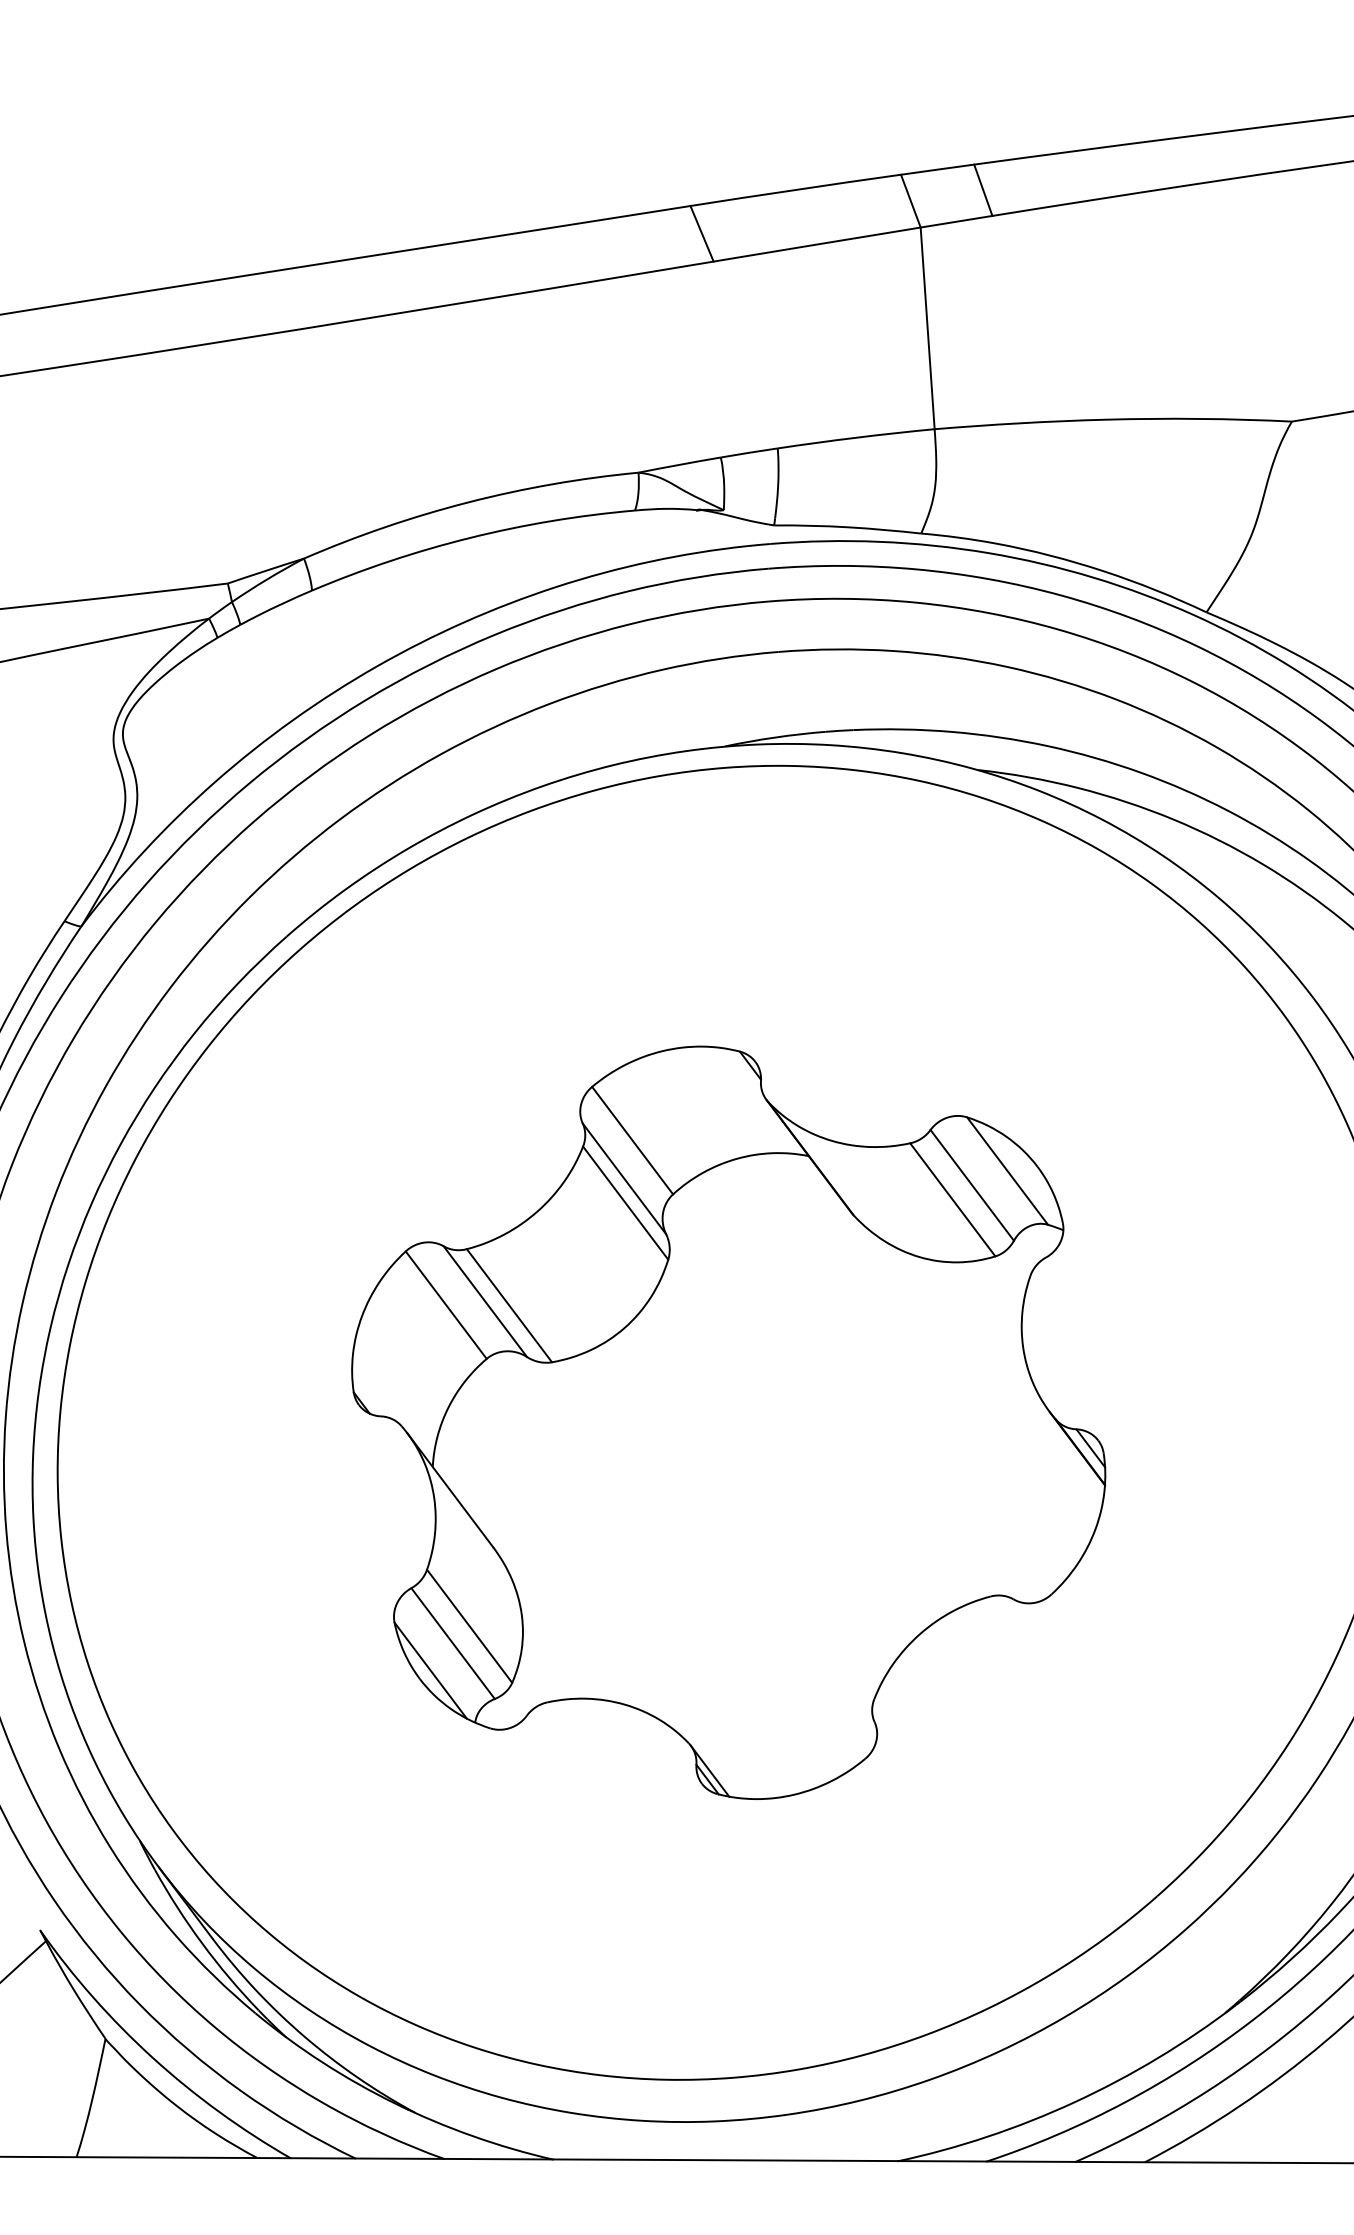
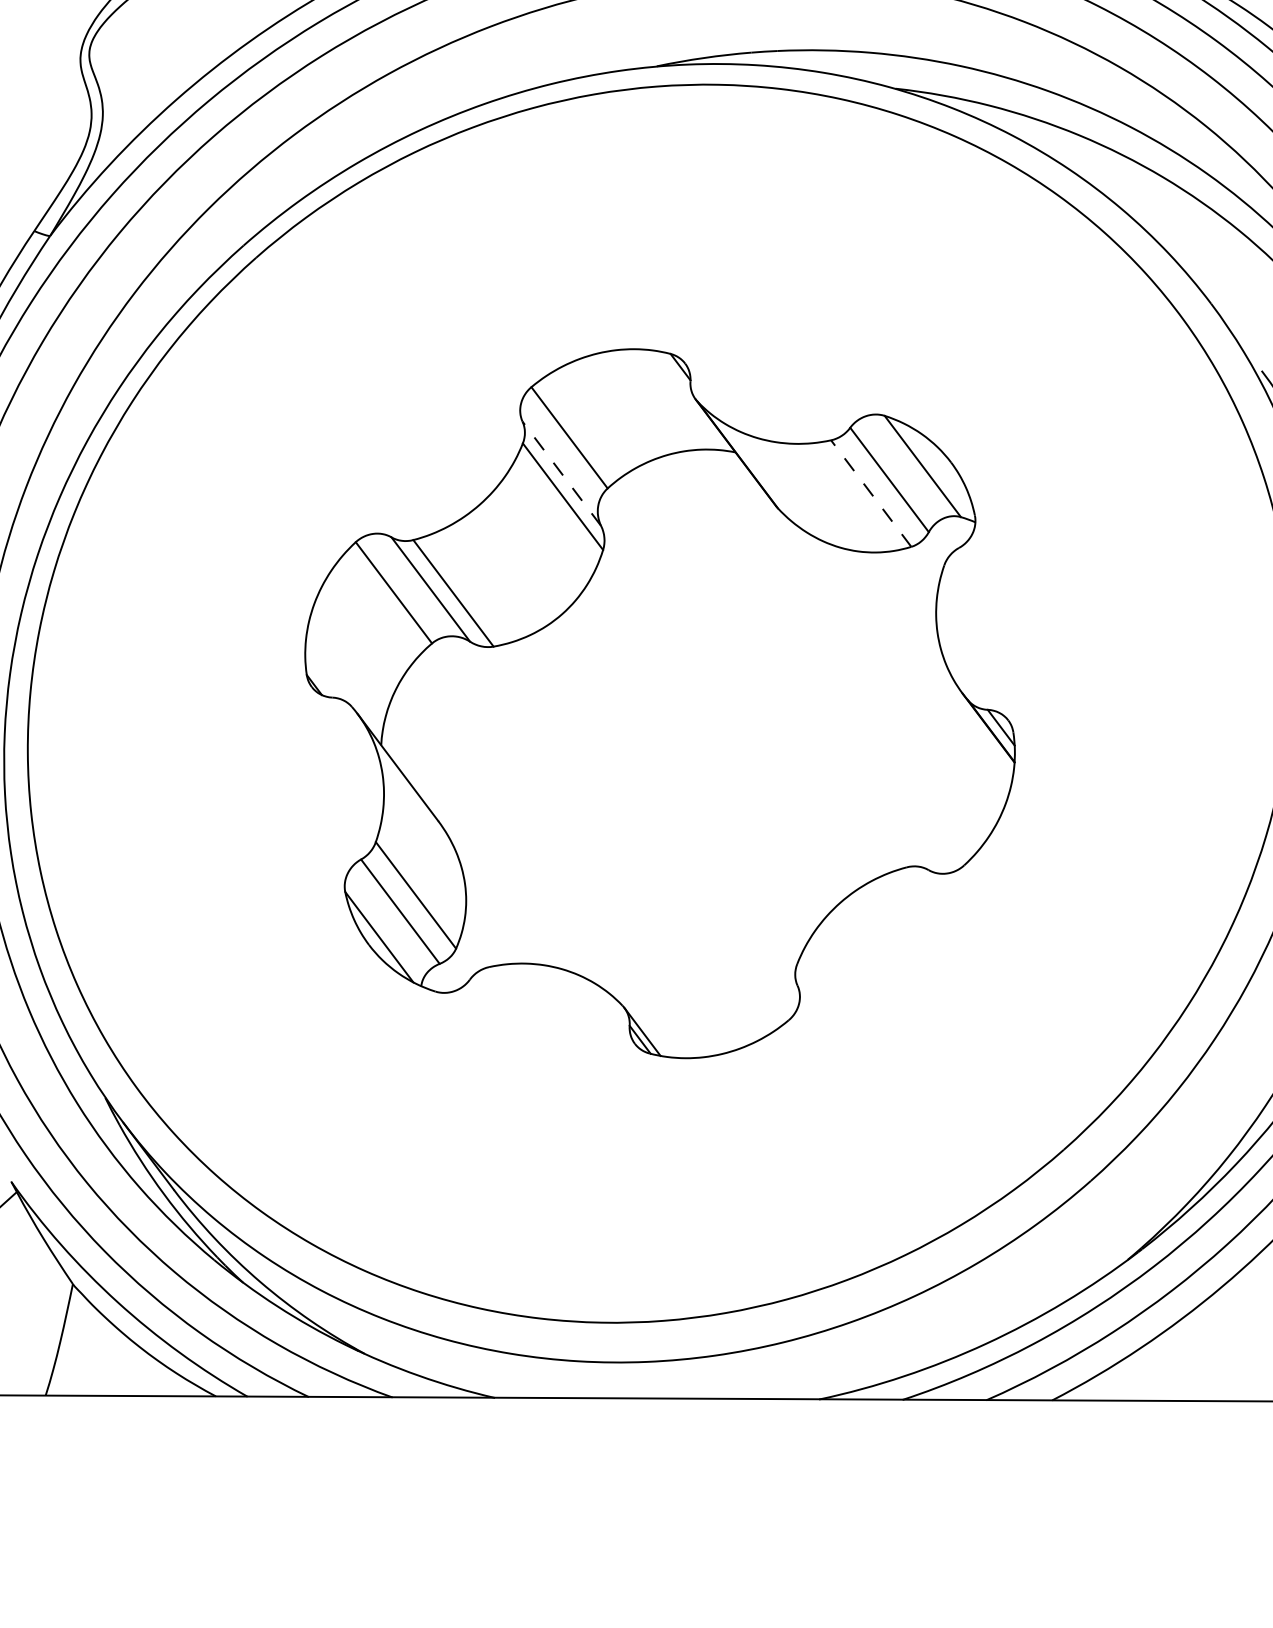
line: (624, 1178) -> (561, 473), solid -> dashed
line: (952, 1199) -> (870, 493), solid -> dashed

